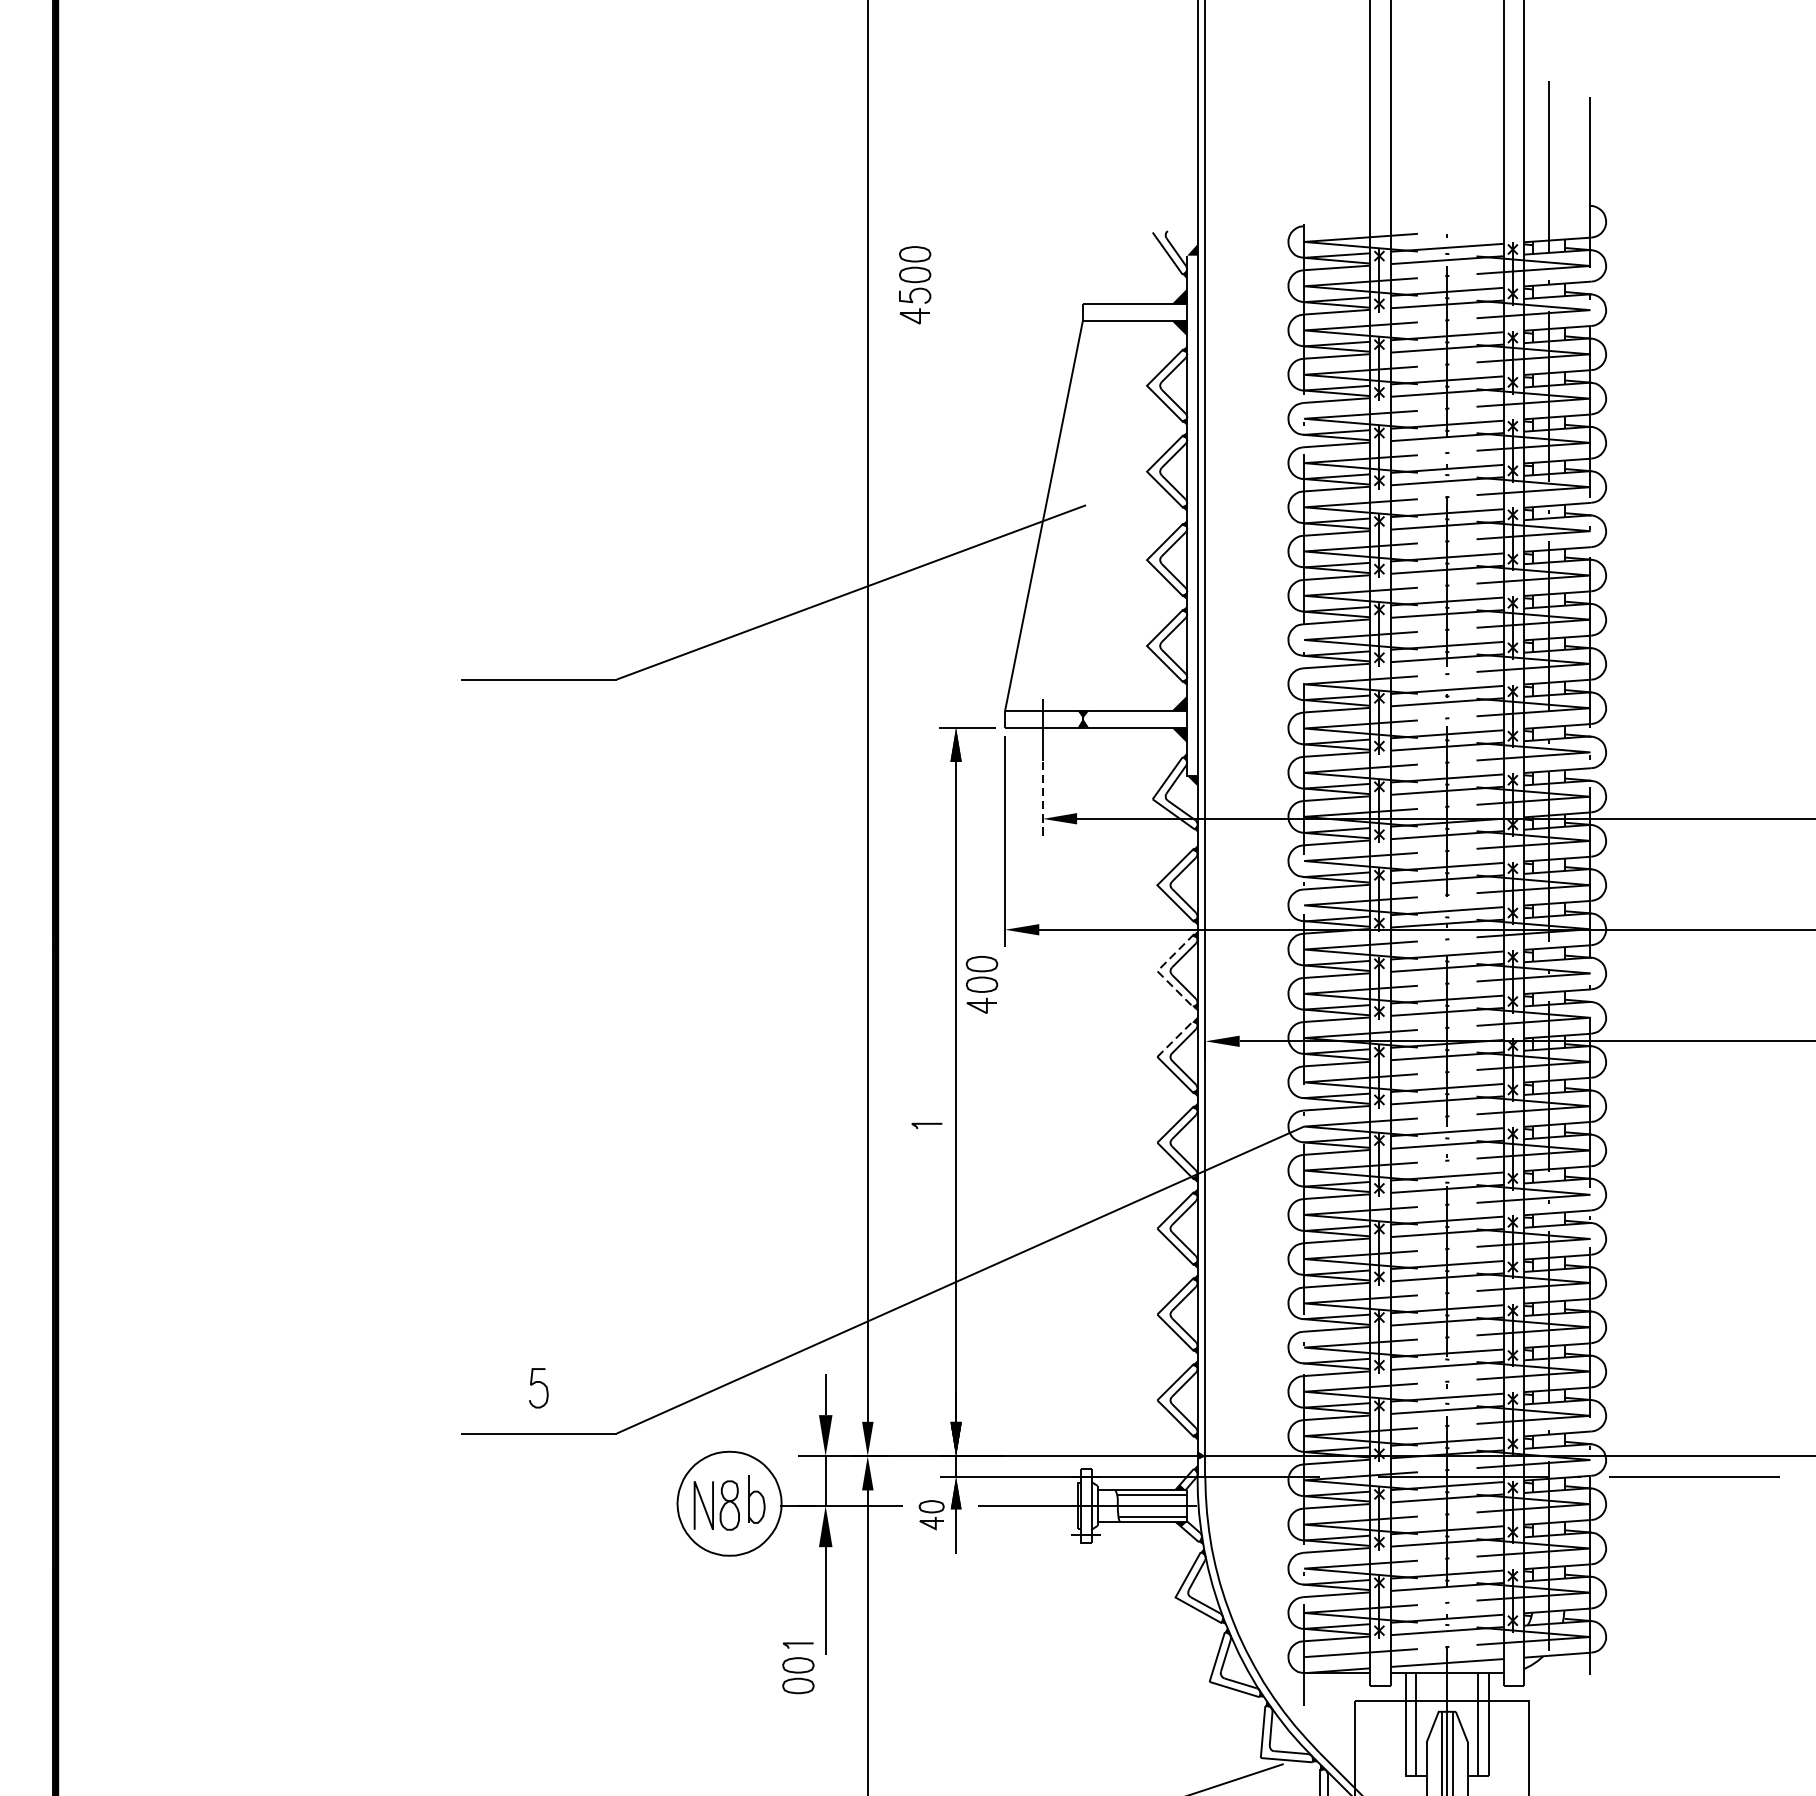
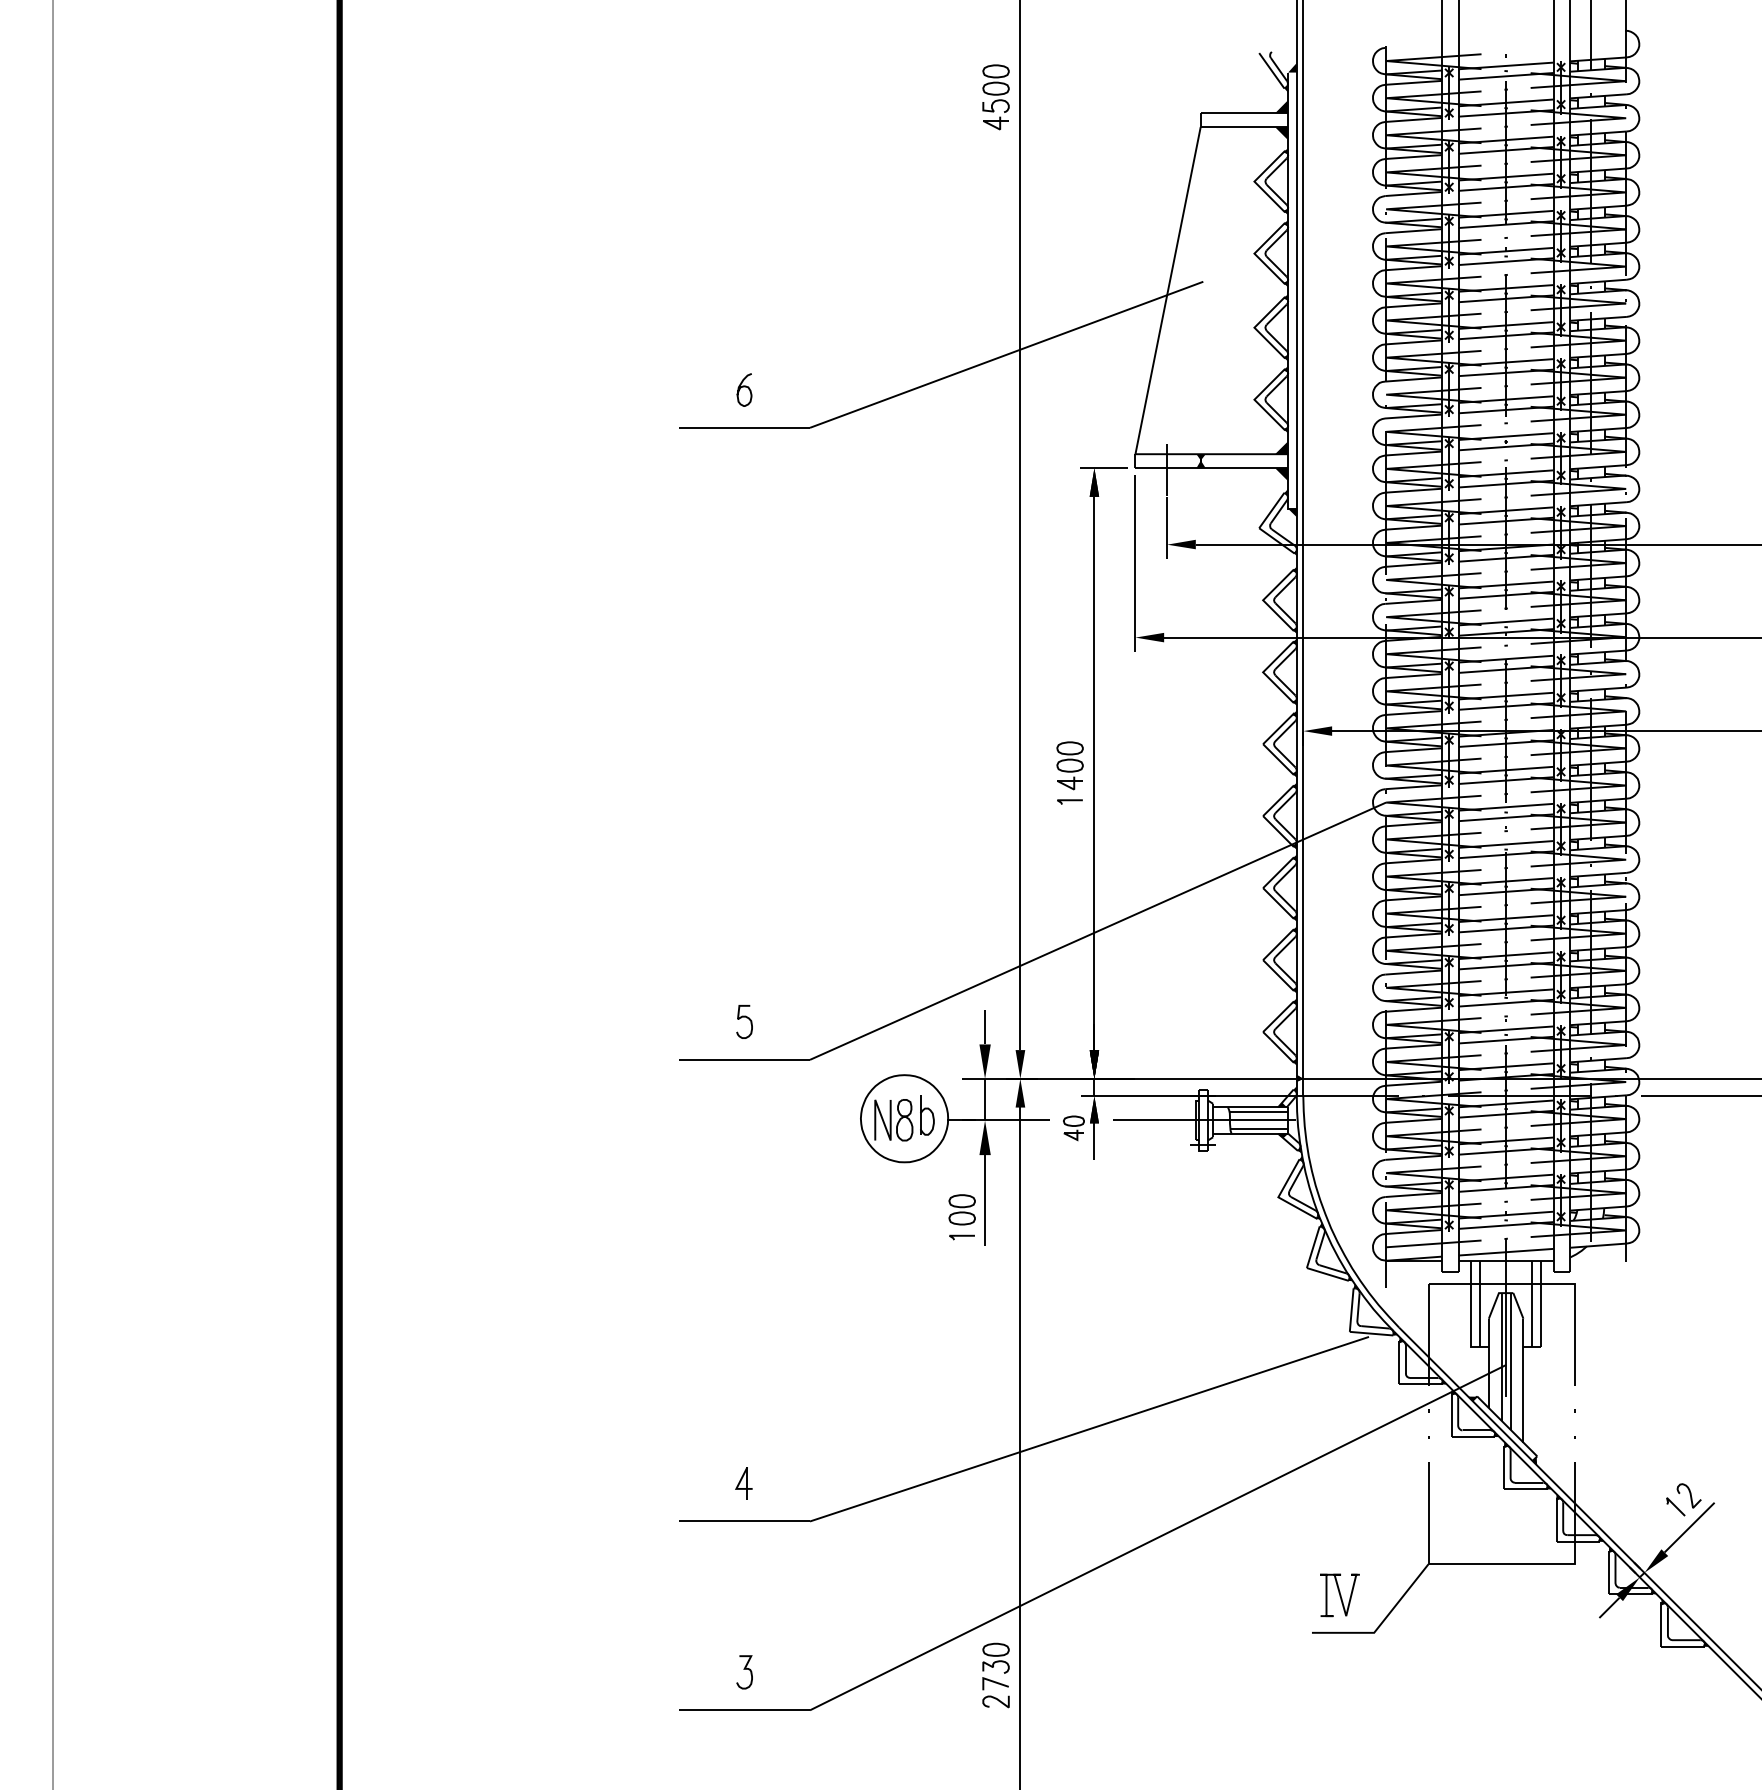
part: (914, 285) -> (995, 97), moved
curve: (538, 631) -> (744, 387), added
line: (1043, 799) -> (1167, 528), dashed -> solid
line: (1157, 971) -> (1263, 672), dashed -> solid
part: (981, 984) -> (1069, 765), moved
line: (1176, 1037) -> (1279, 727), dashed -> solid
part: (797, 1675) -> (961, 1209), moved

